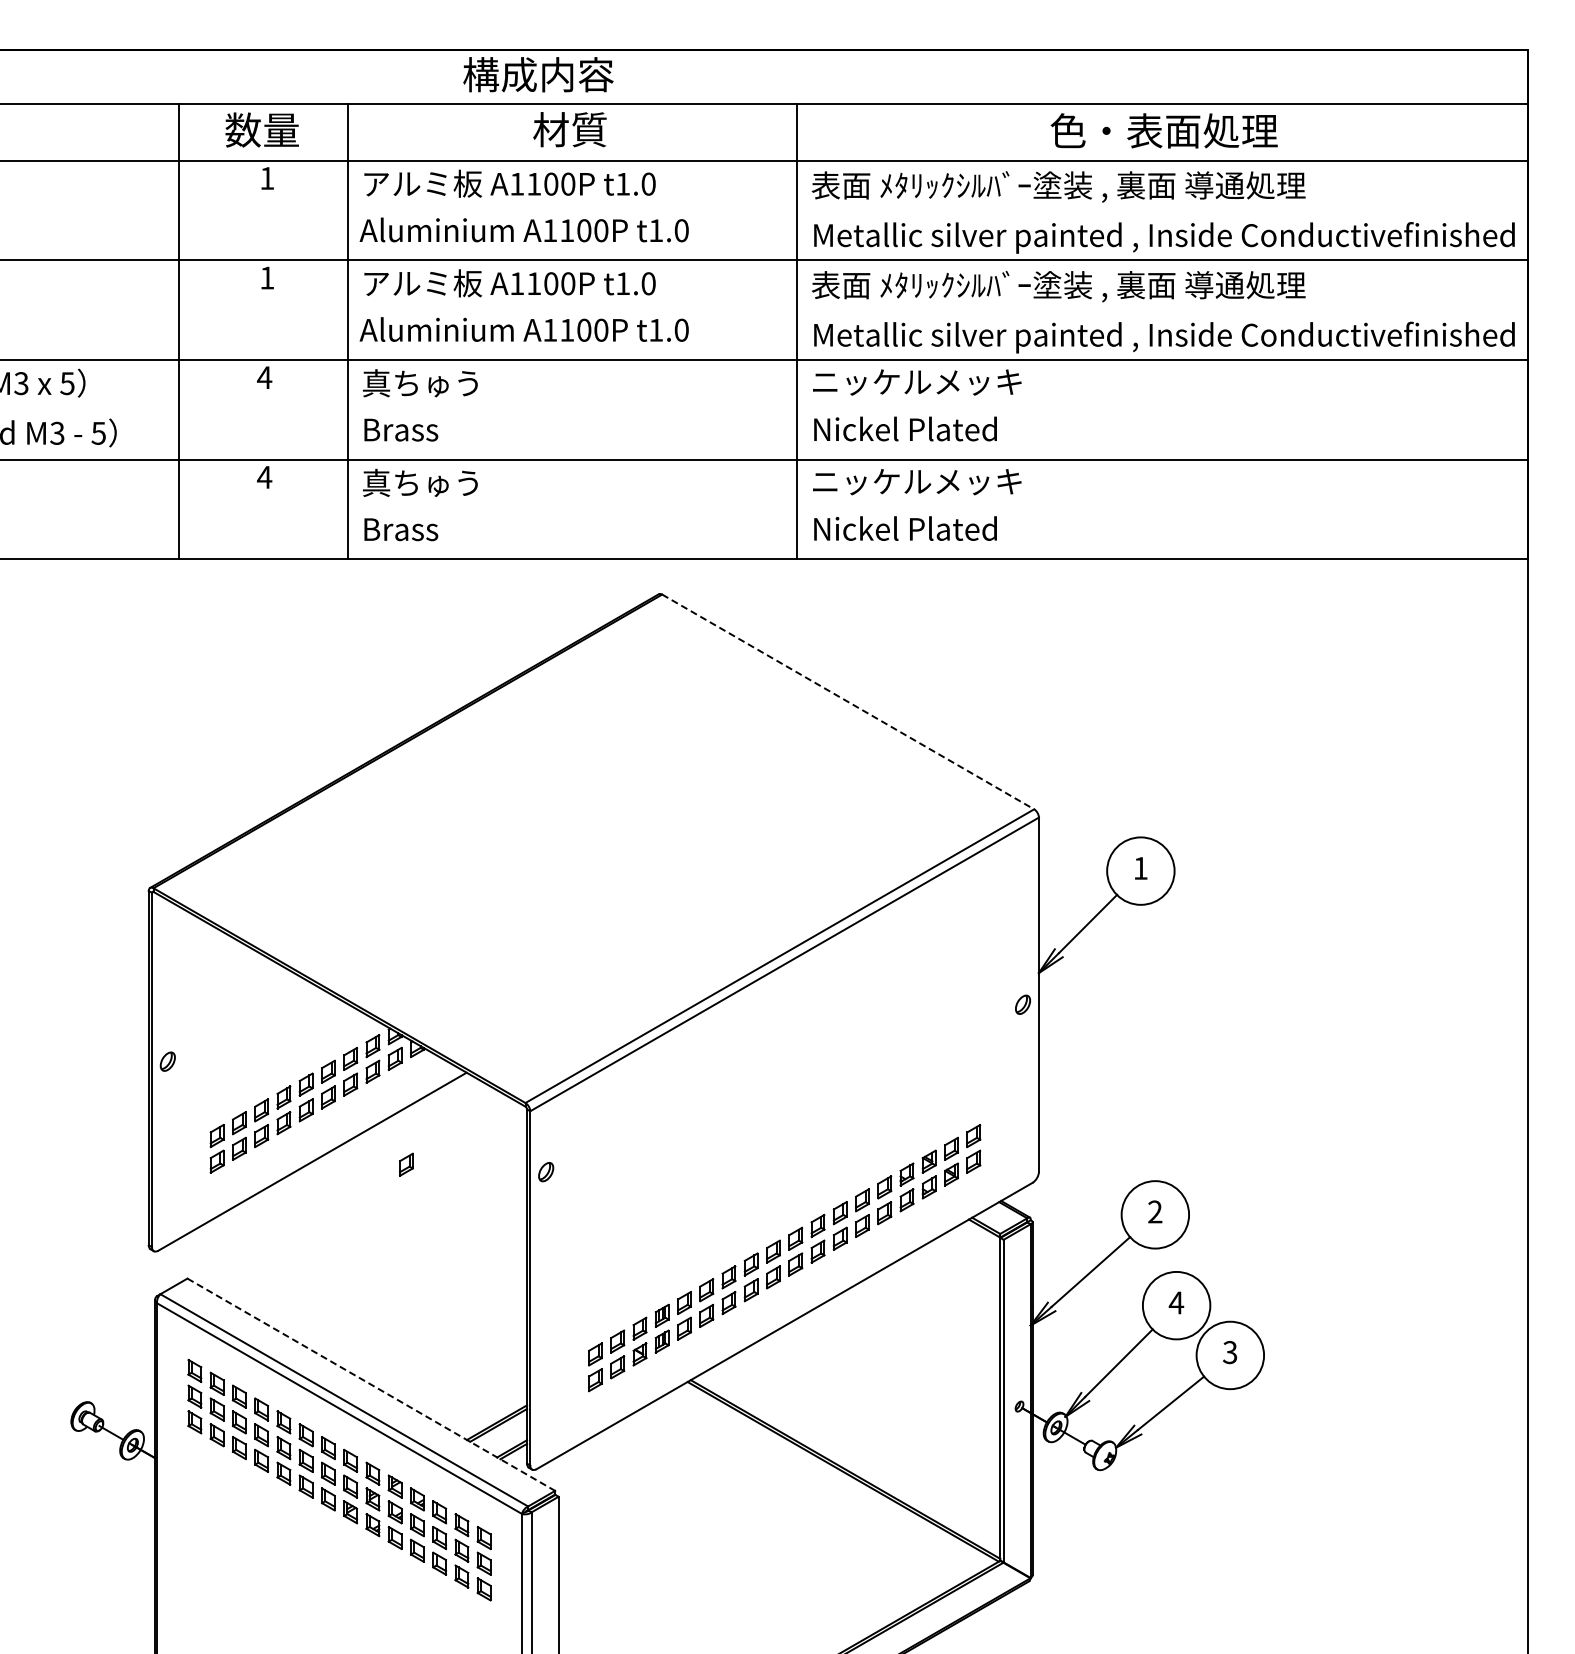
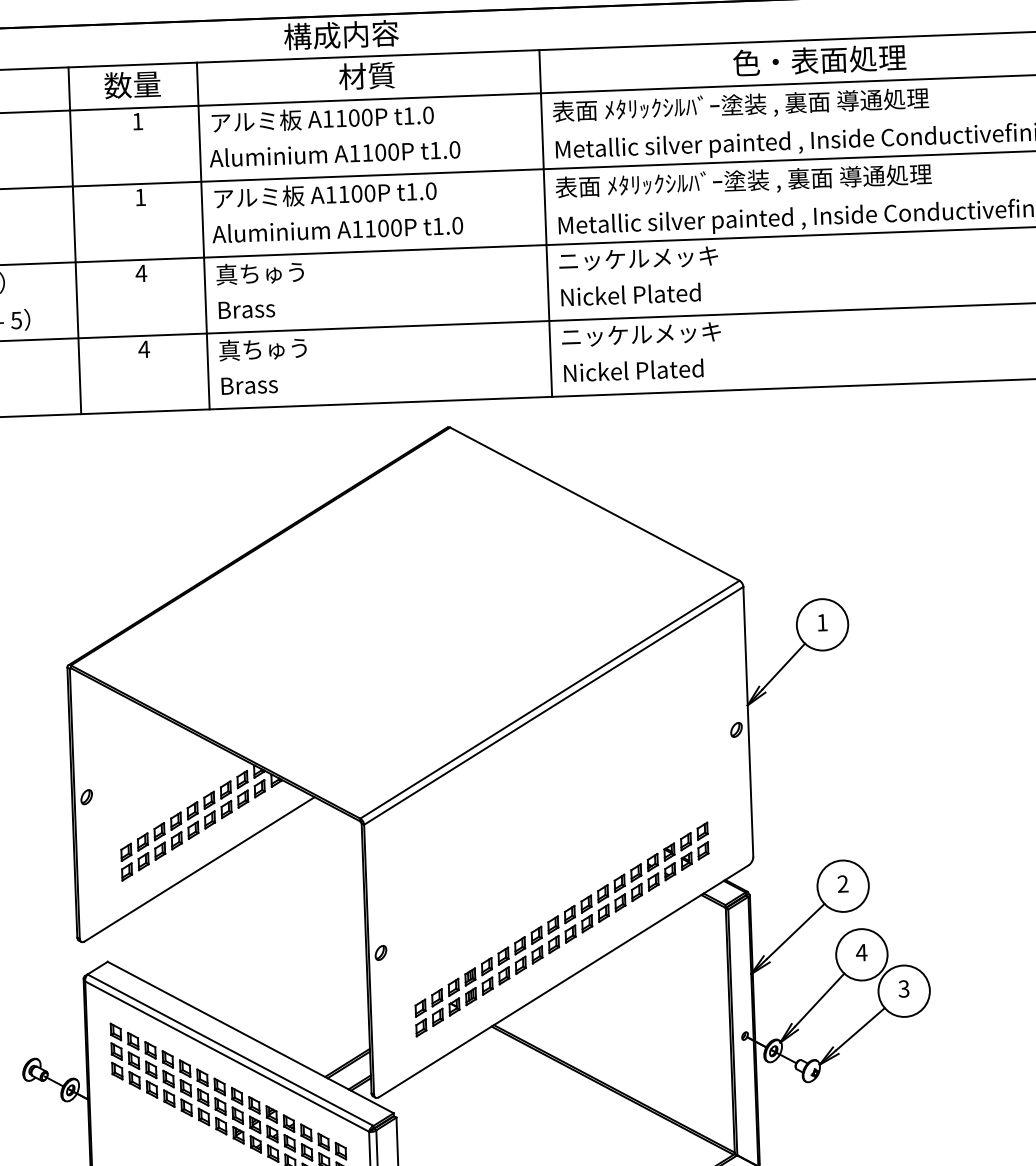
line: (848, 701) -> (595, 503), dashed -> solid
part: (406, 1164) -> (271, 868), removed
part: (546, 1172) -> (381, 953), moved
line: (371, 1385) -> (250, 1038), dashed -> solid

